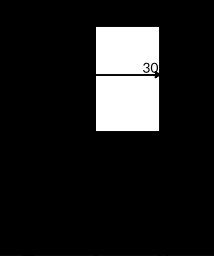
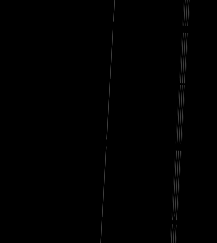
fill: (127, 78) -> (143, 85), added

